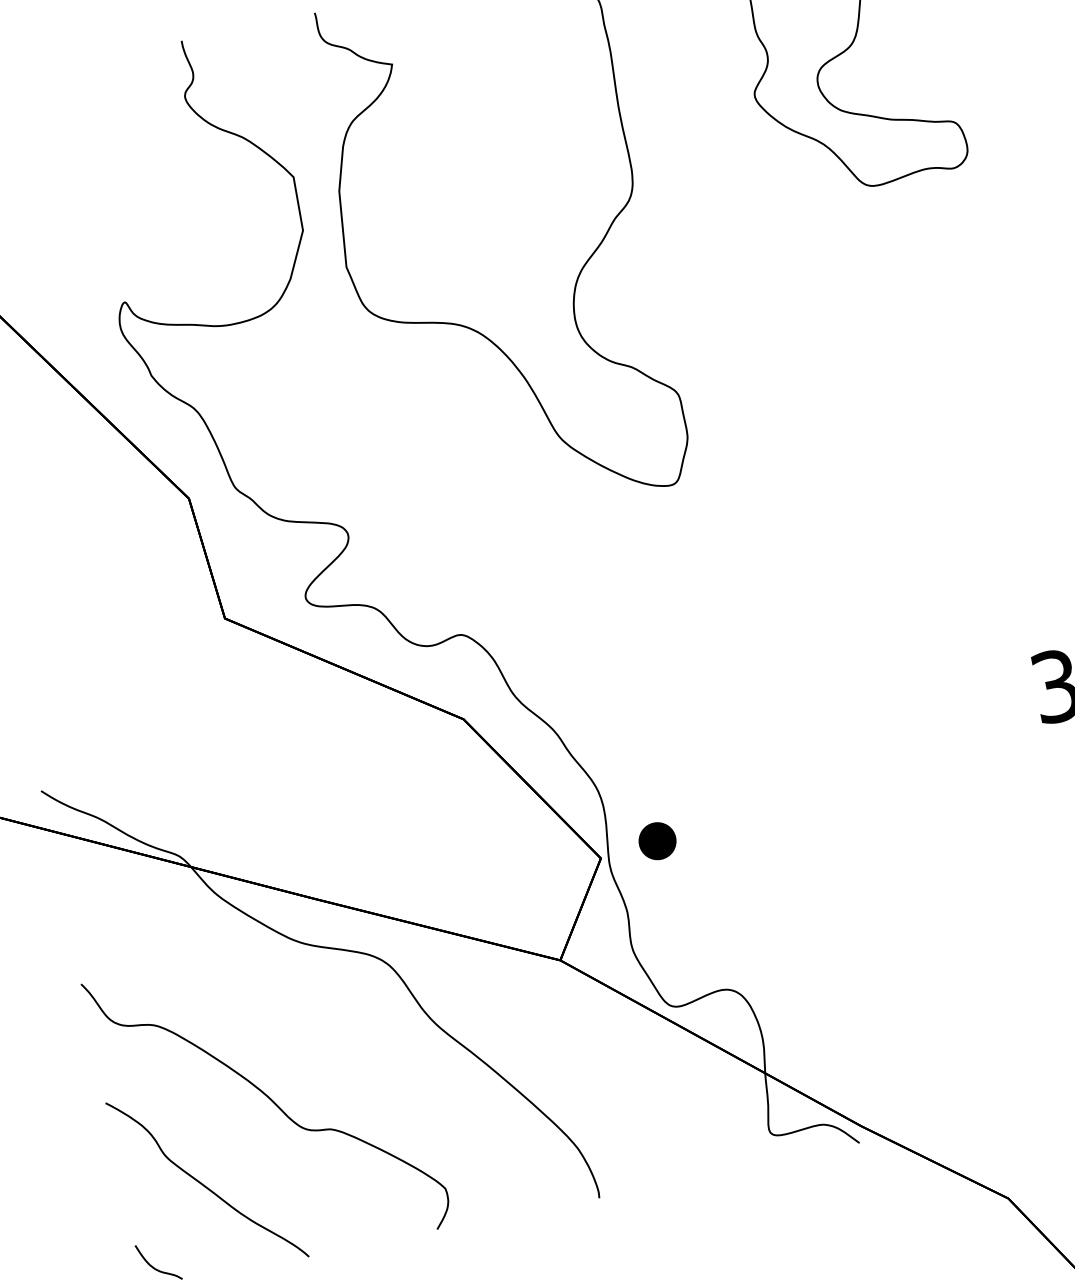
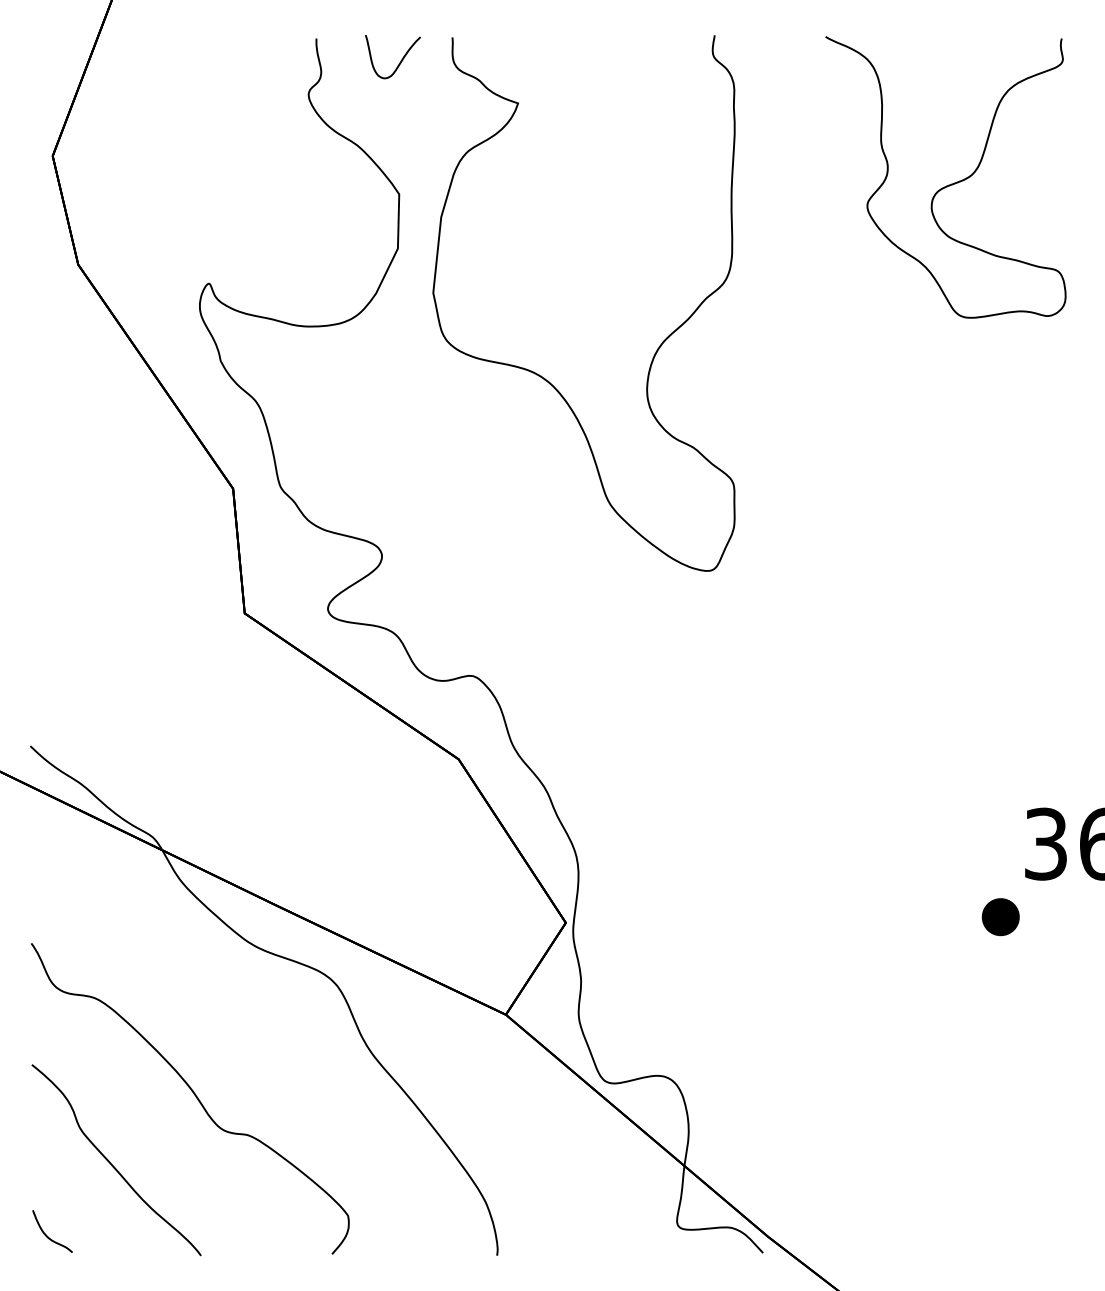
curve: (268, 45) -> (400, 60), added
part: (657, 841) -> (1000, 917), moved

